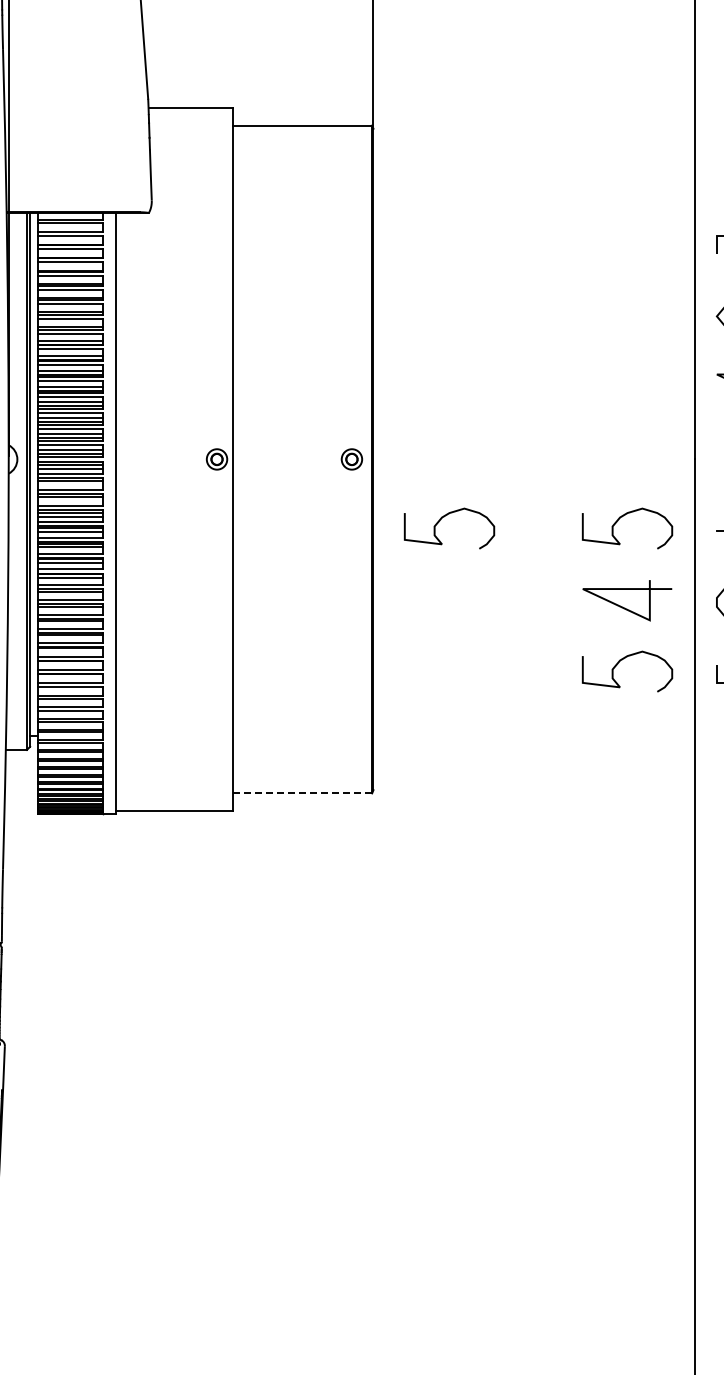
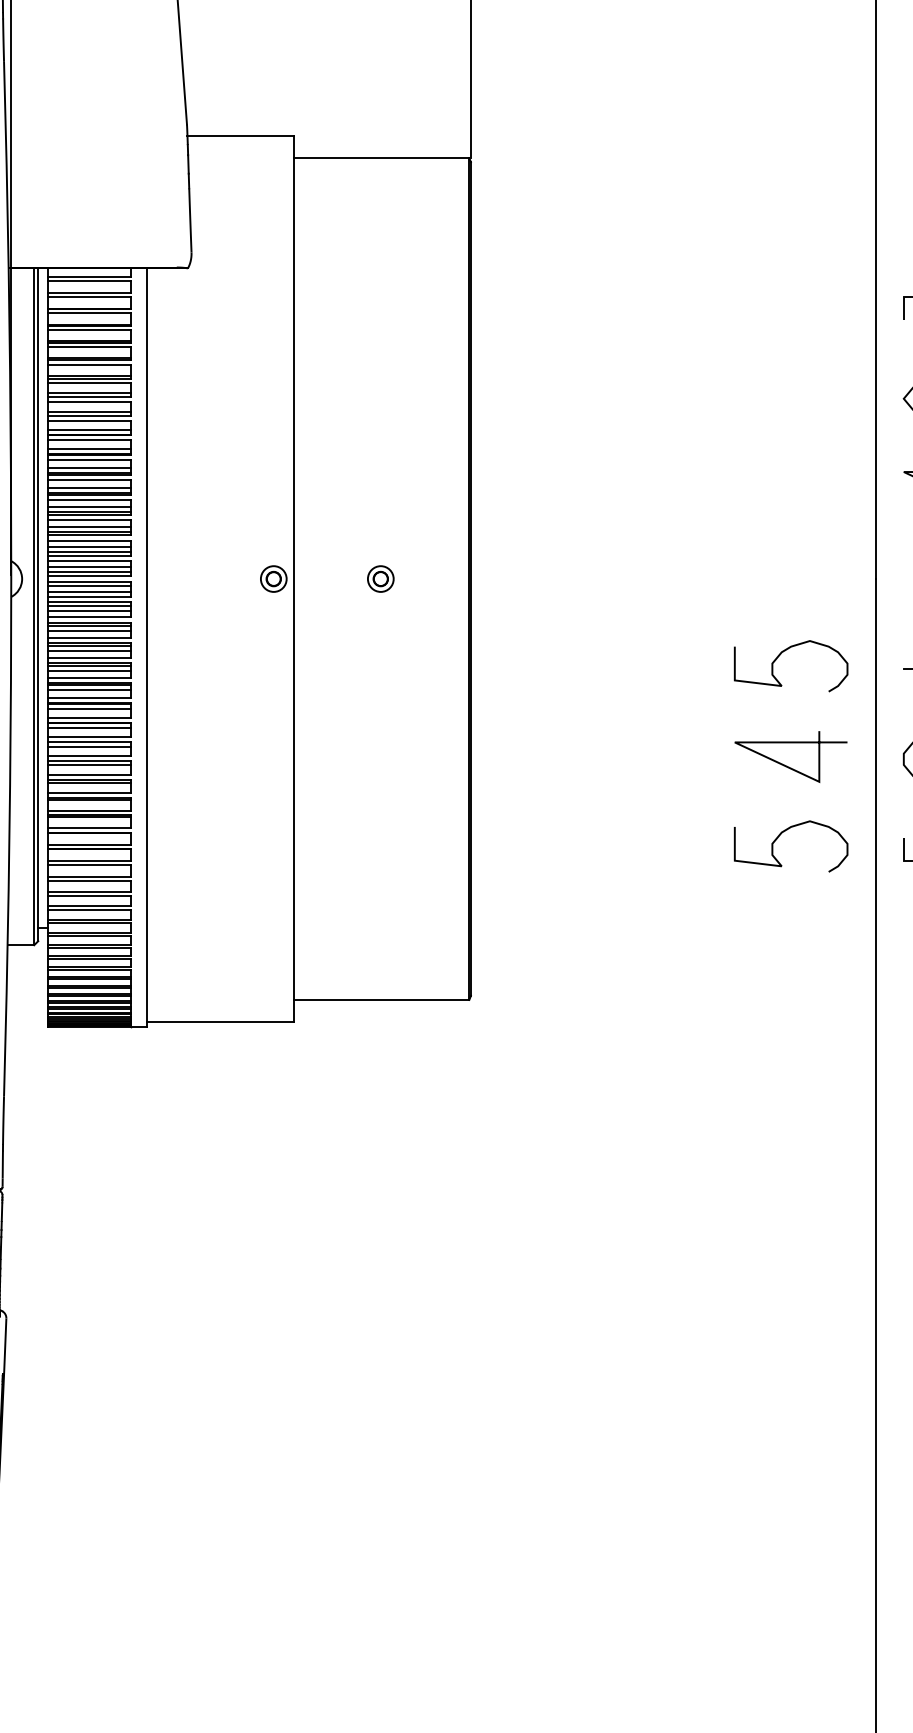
part: (351, 459) -> (380, 579), moved
line: (70, 485) -> (89, 611), added
line: (70, 500) -> (89, 630), added
curve: (439, 522) -> (554, 658), removed
line: (302, 793) -> (381, 1000), dashed -> solid

